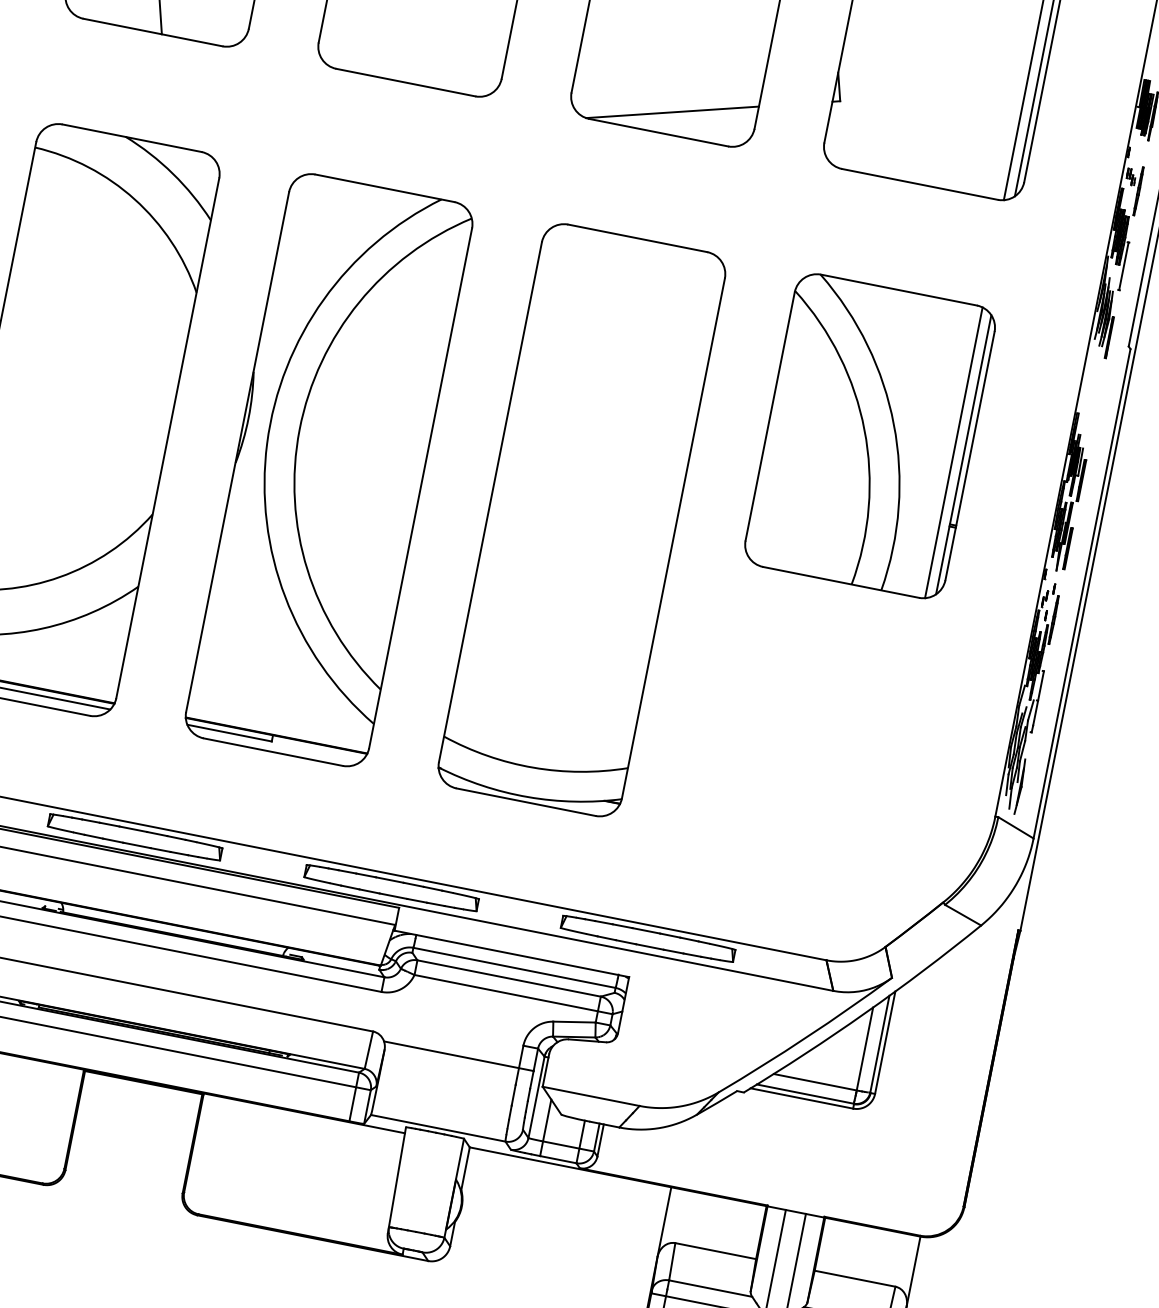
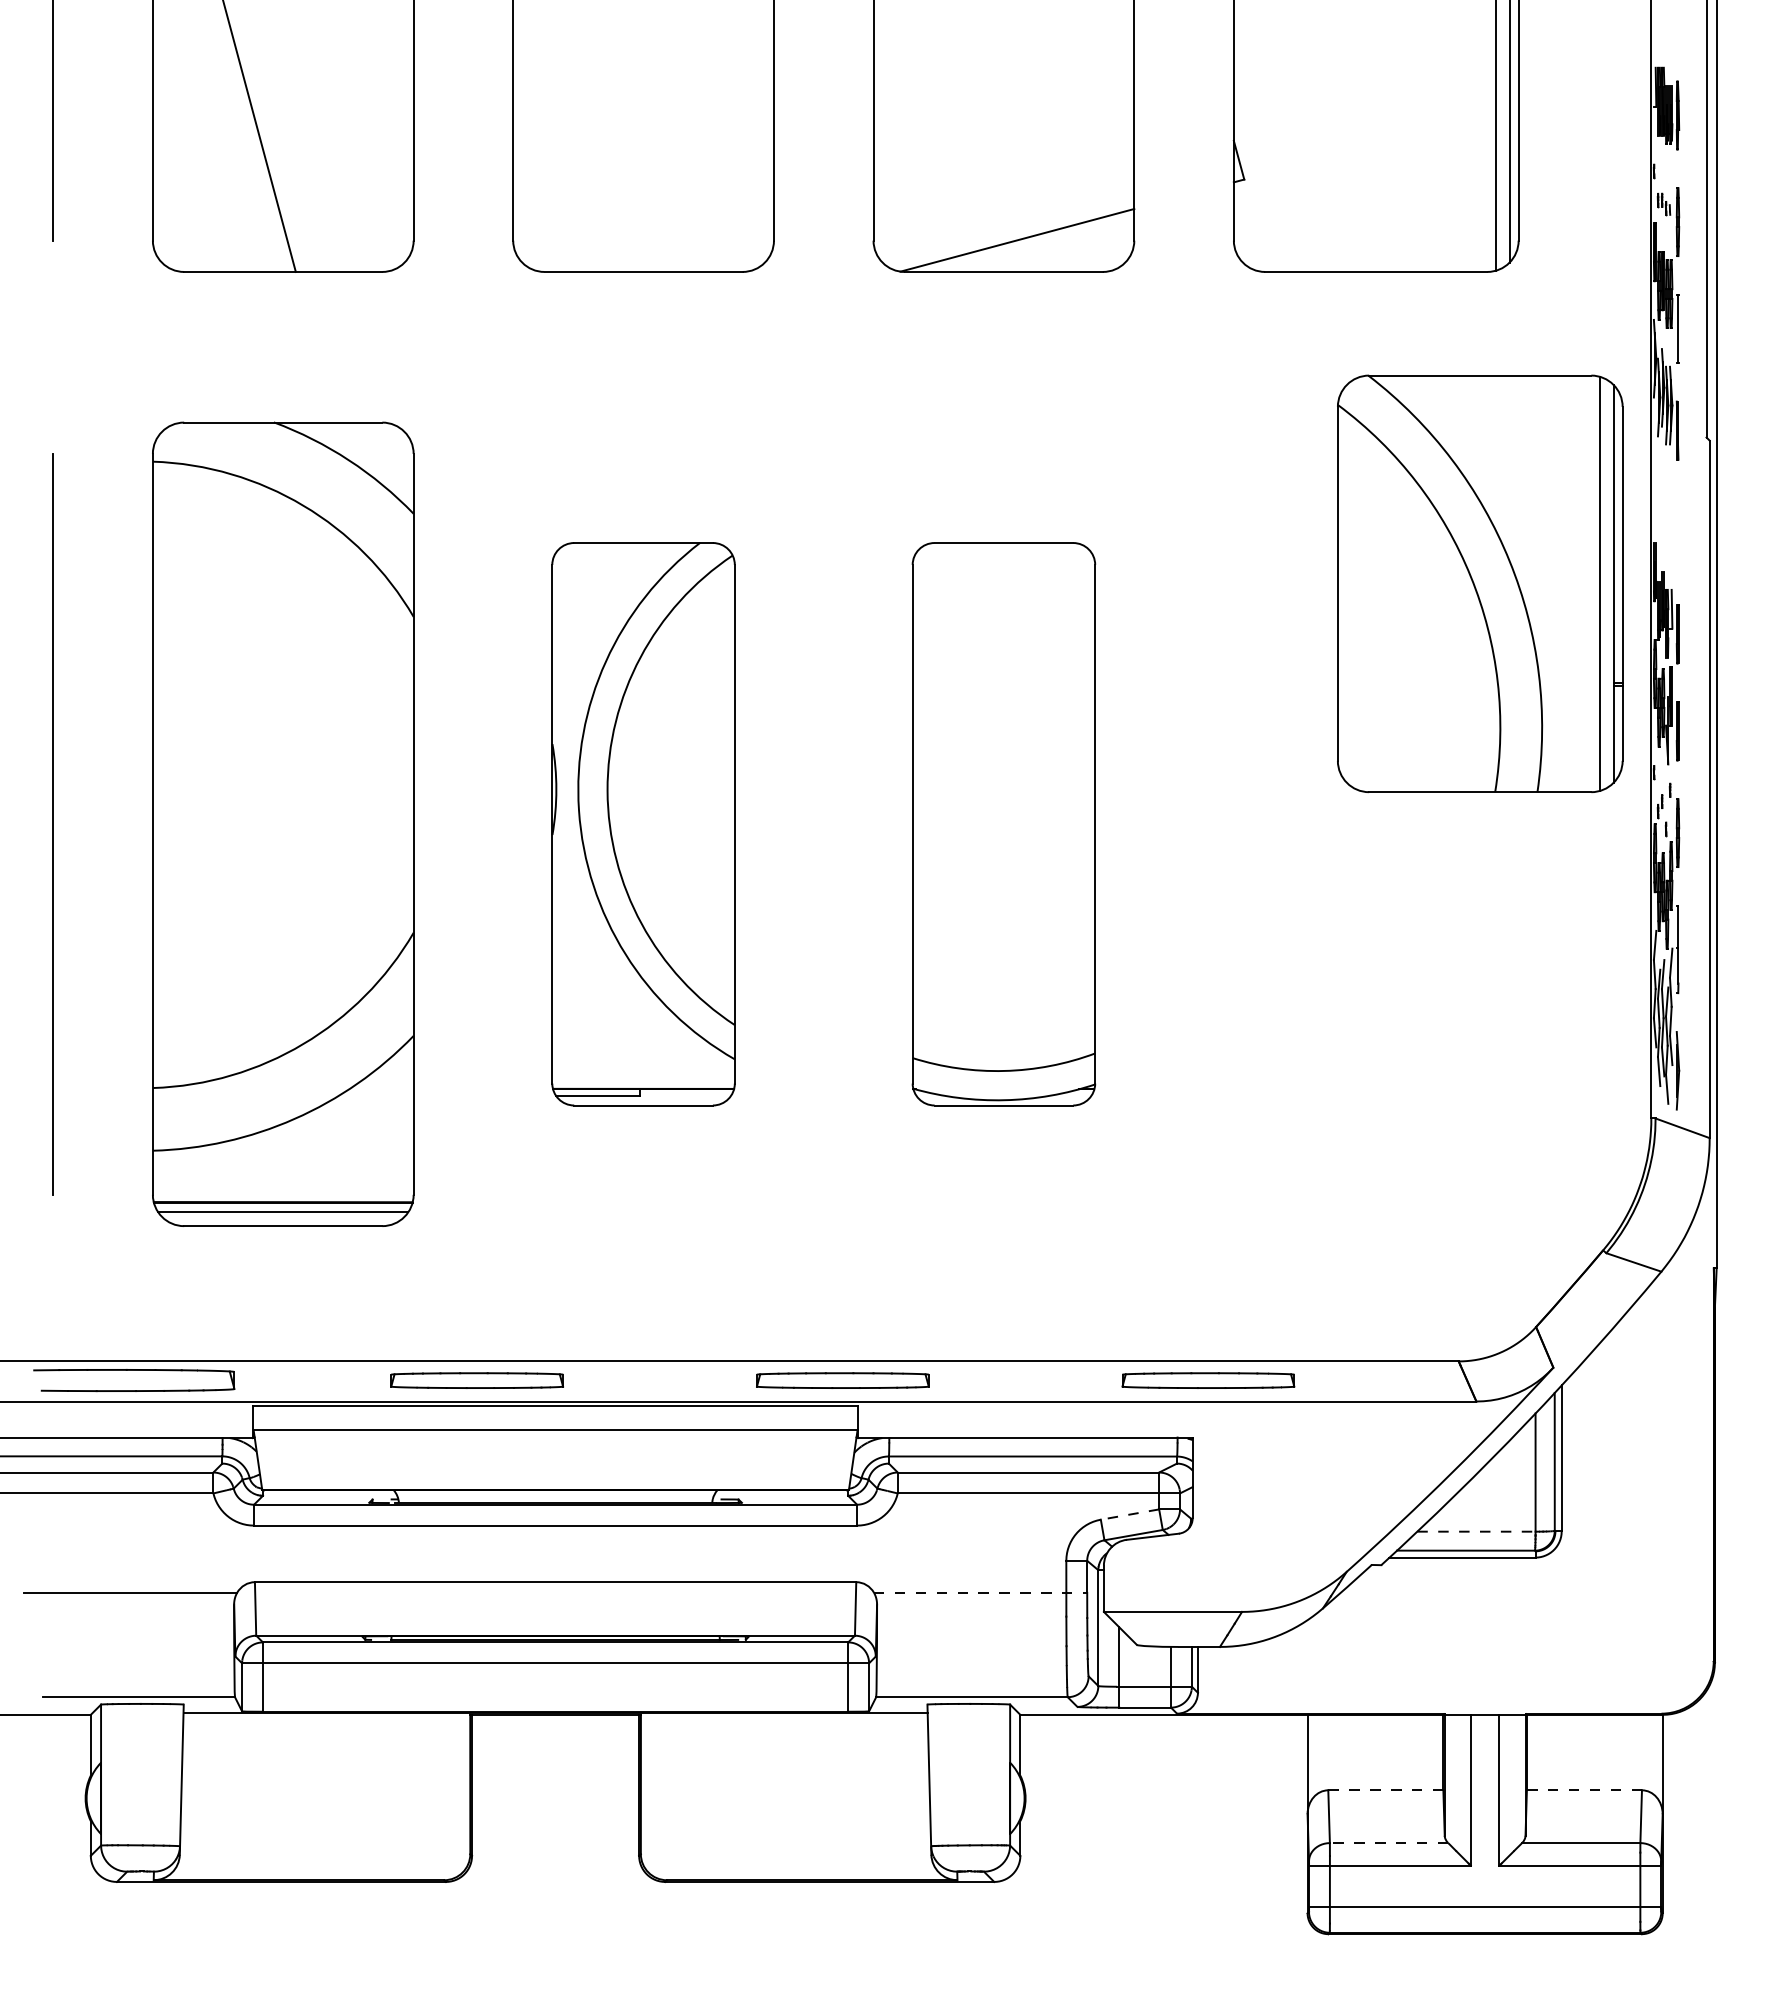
part: (870, 436) -> (1480, 583), moved
part: (329, 469) -> (643, 823), size x0.7
part: (581, 519) -> (1003, 823), size x0.7
part: (134, 837) -> (476, 1380), size x0.7
part: (391, 888) -> (842, 1380), size x0.7
part: (648, 938) -> (1208, 1380), size x0.7
line: (574, 1022) -> (1130, 1514), solid -> dashed
line: (458, 1056) -> (980, 1592), solid -> dashed
line: (815, 1082) -> (1476, 1531), solid -> dashed
line: (715, 1251) -> (1385, 1790), solid -> dashed
line: (855, 1278) -> (1584, 1790), solid -> dashed
line: (710, 1288) -> (1388, 1843), solid -> dashed

